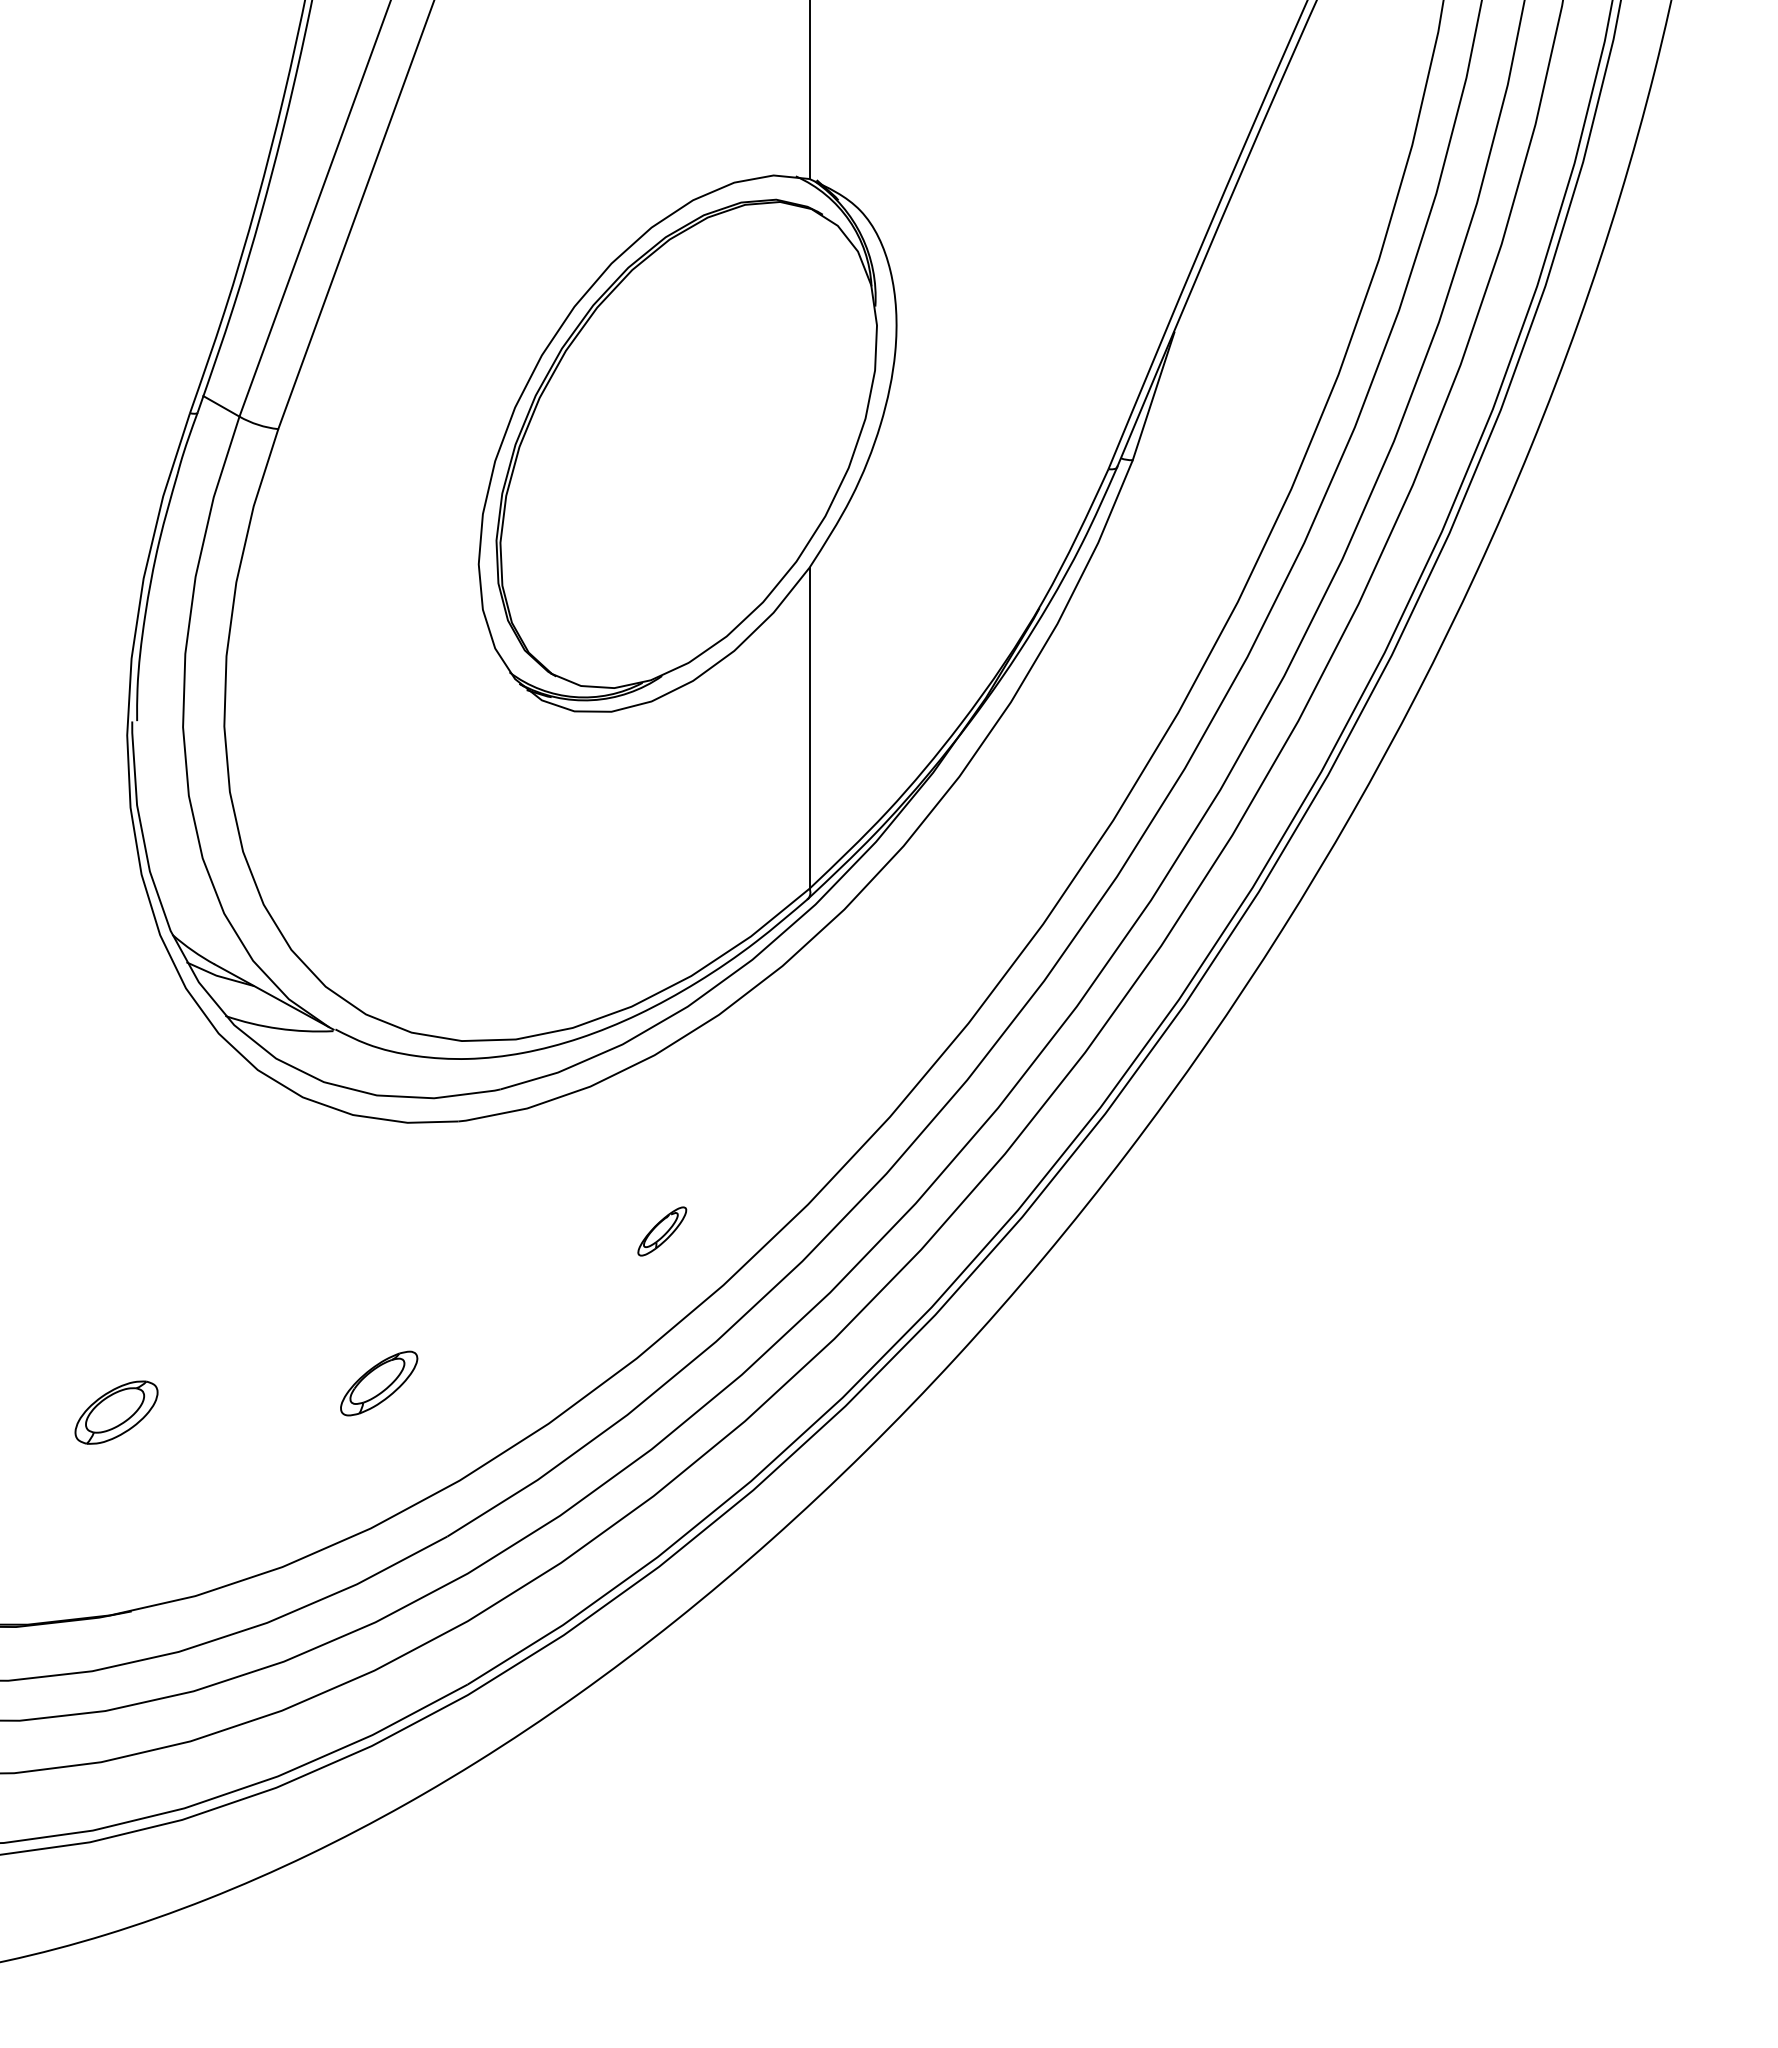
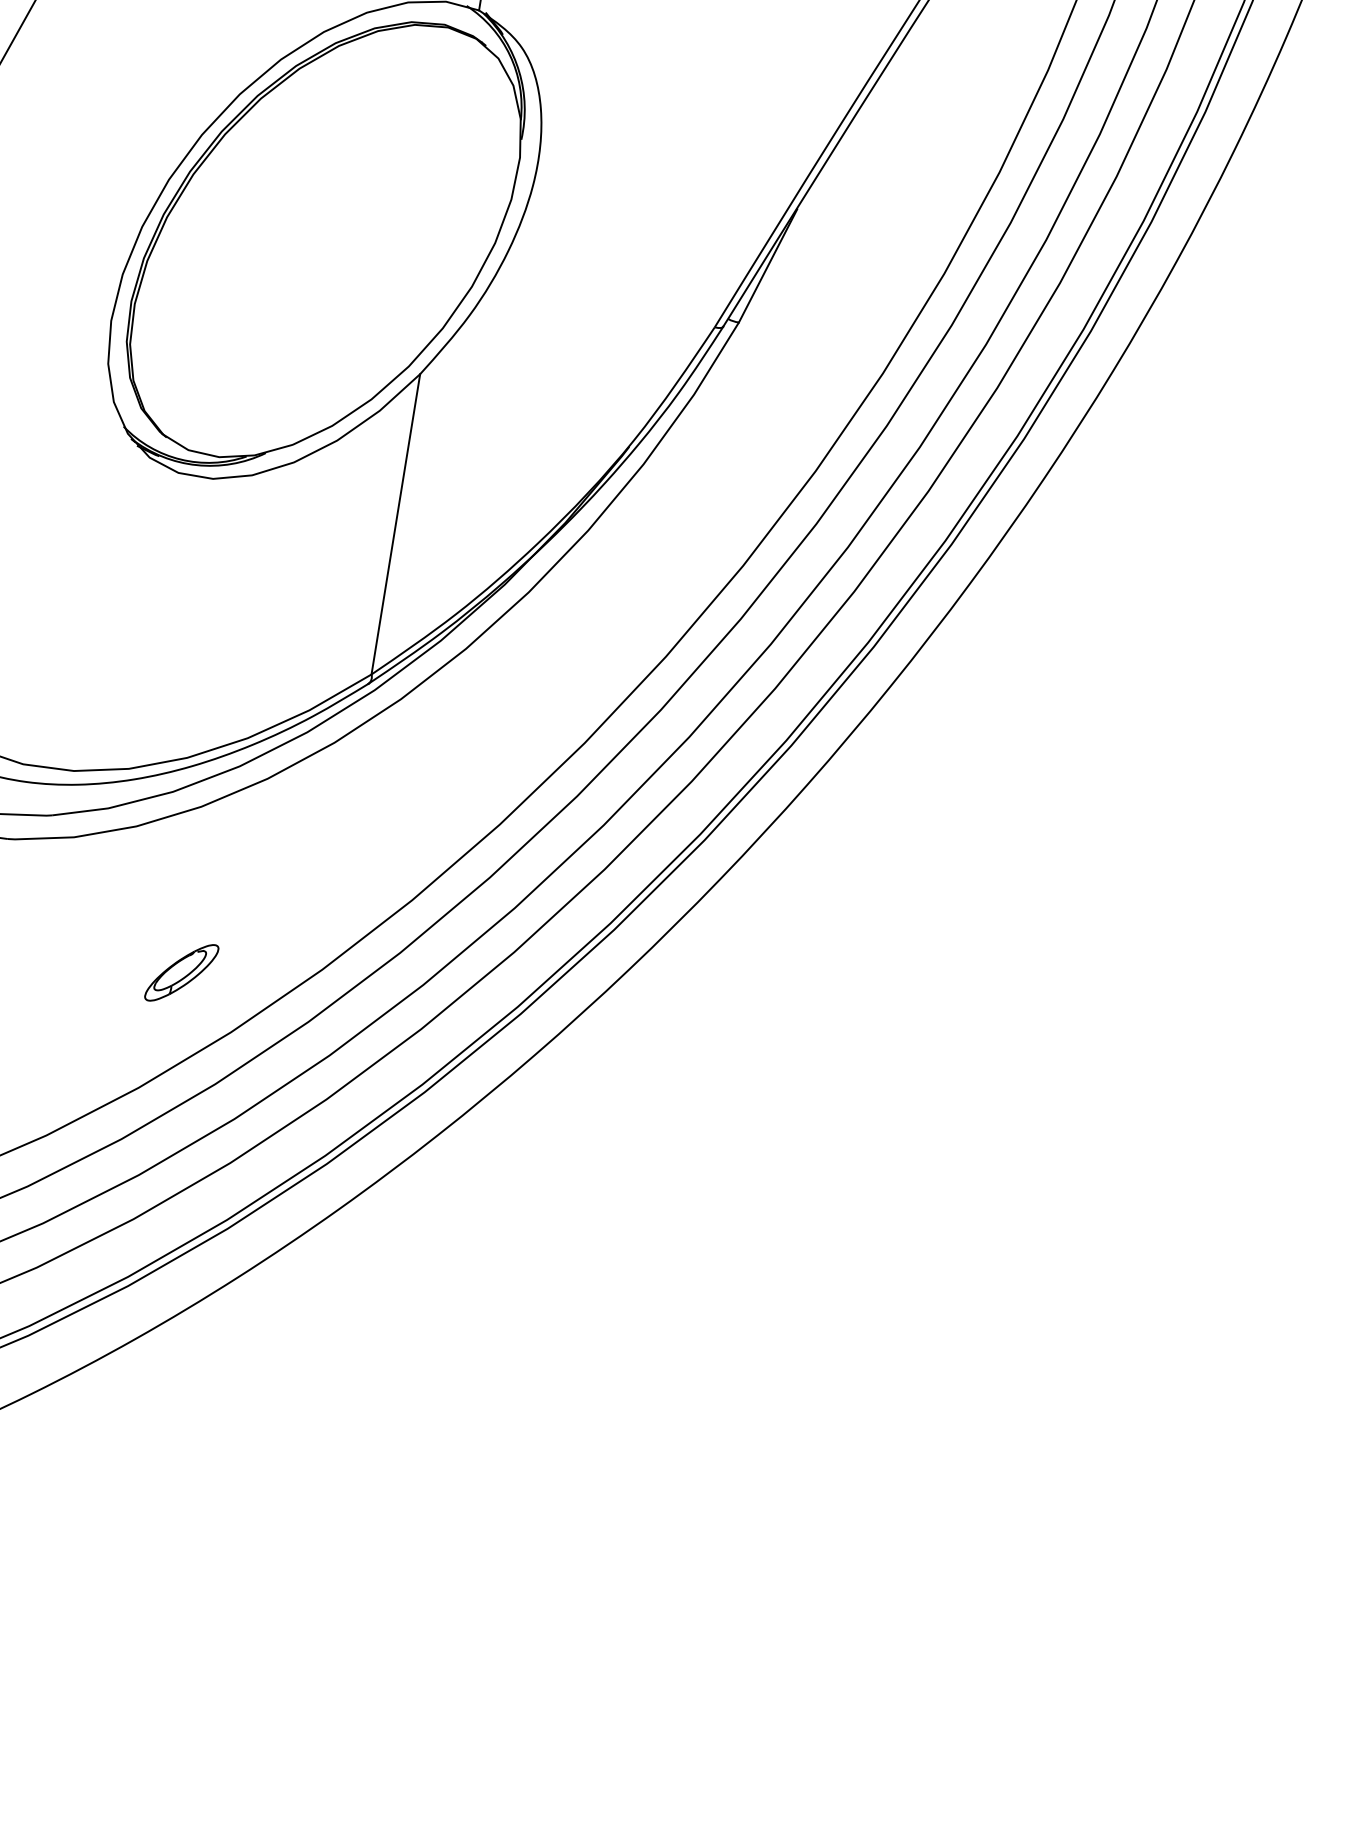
part: (662, 1231) -> (182, 972), size x1.43

